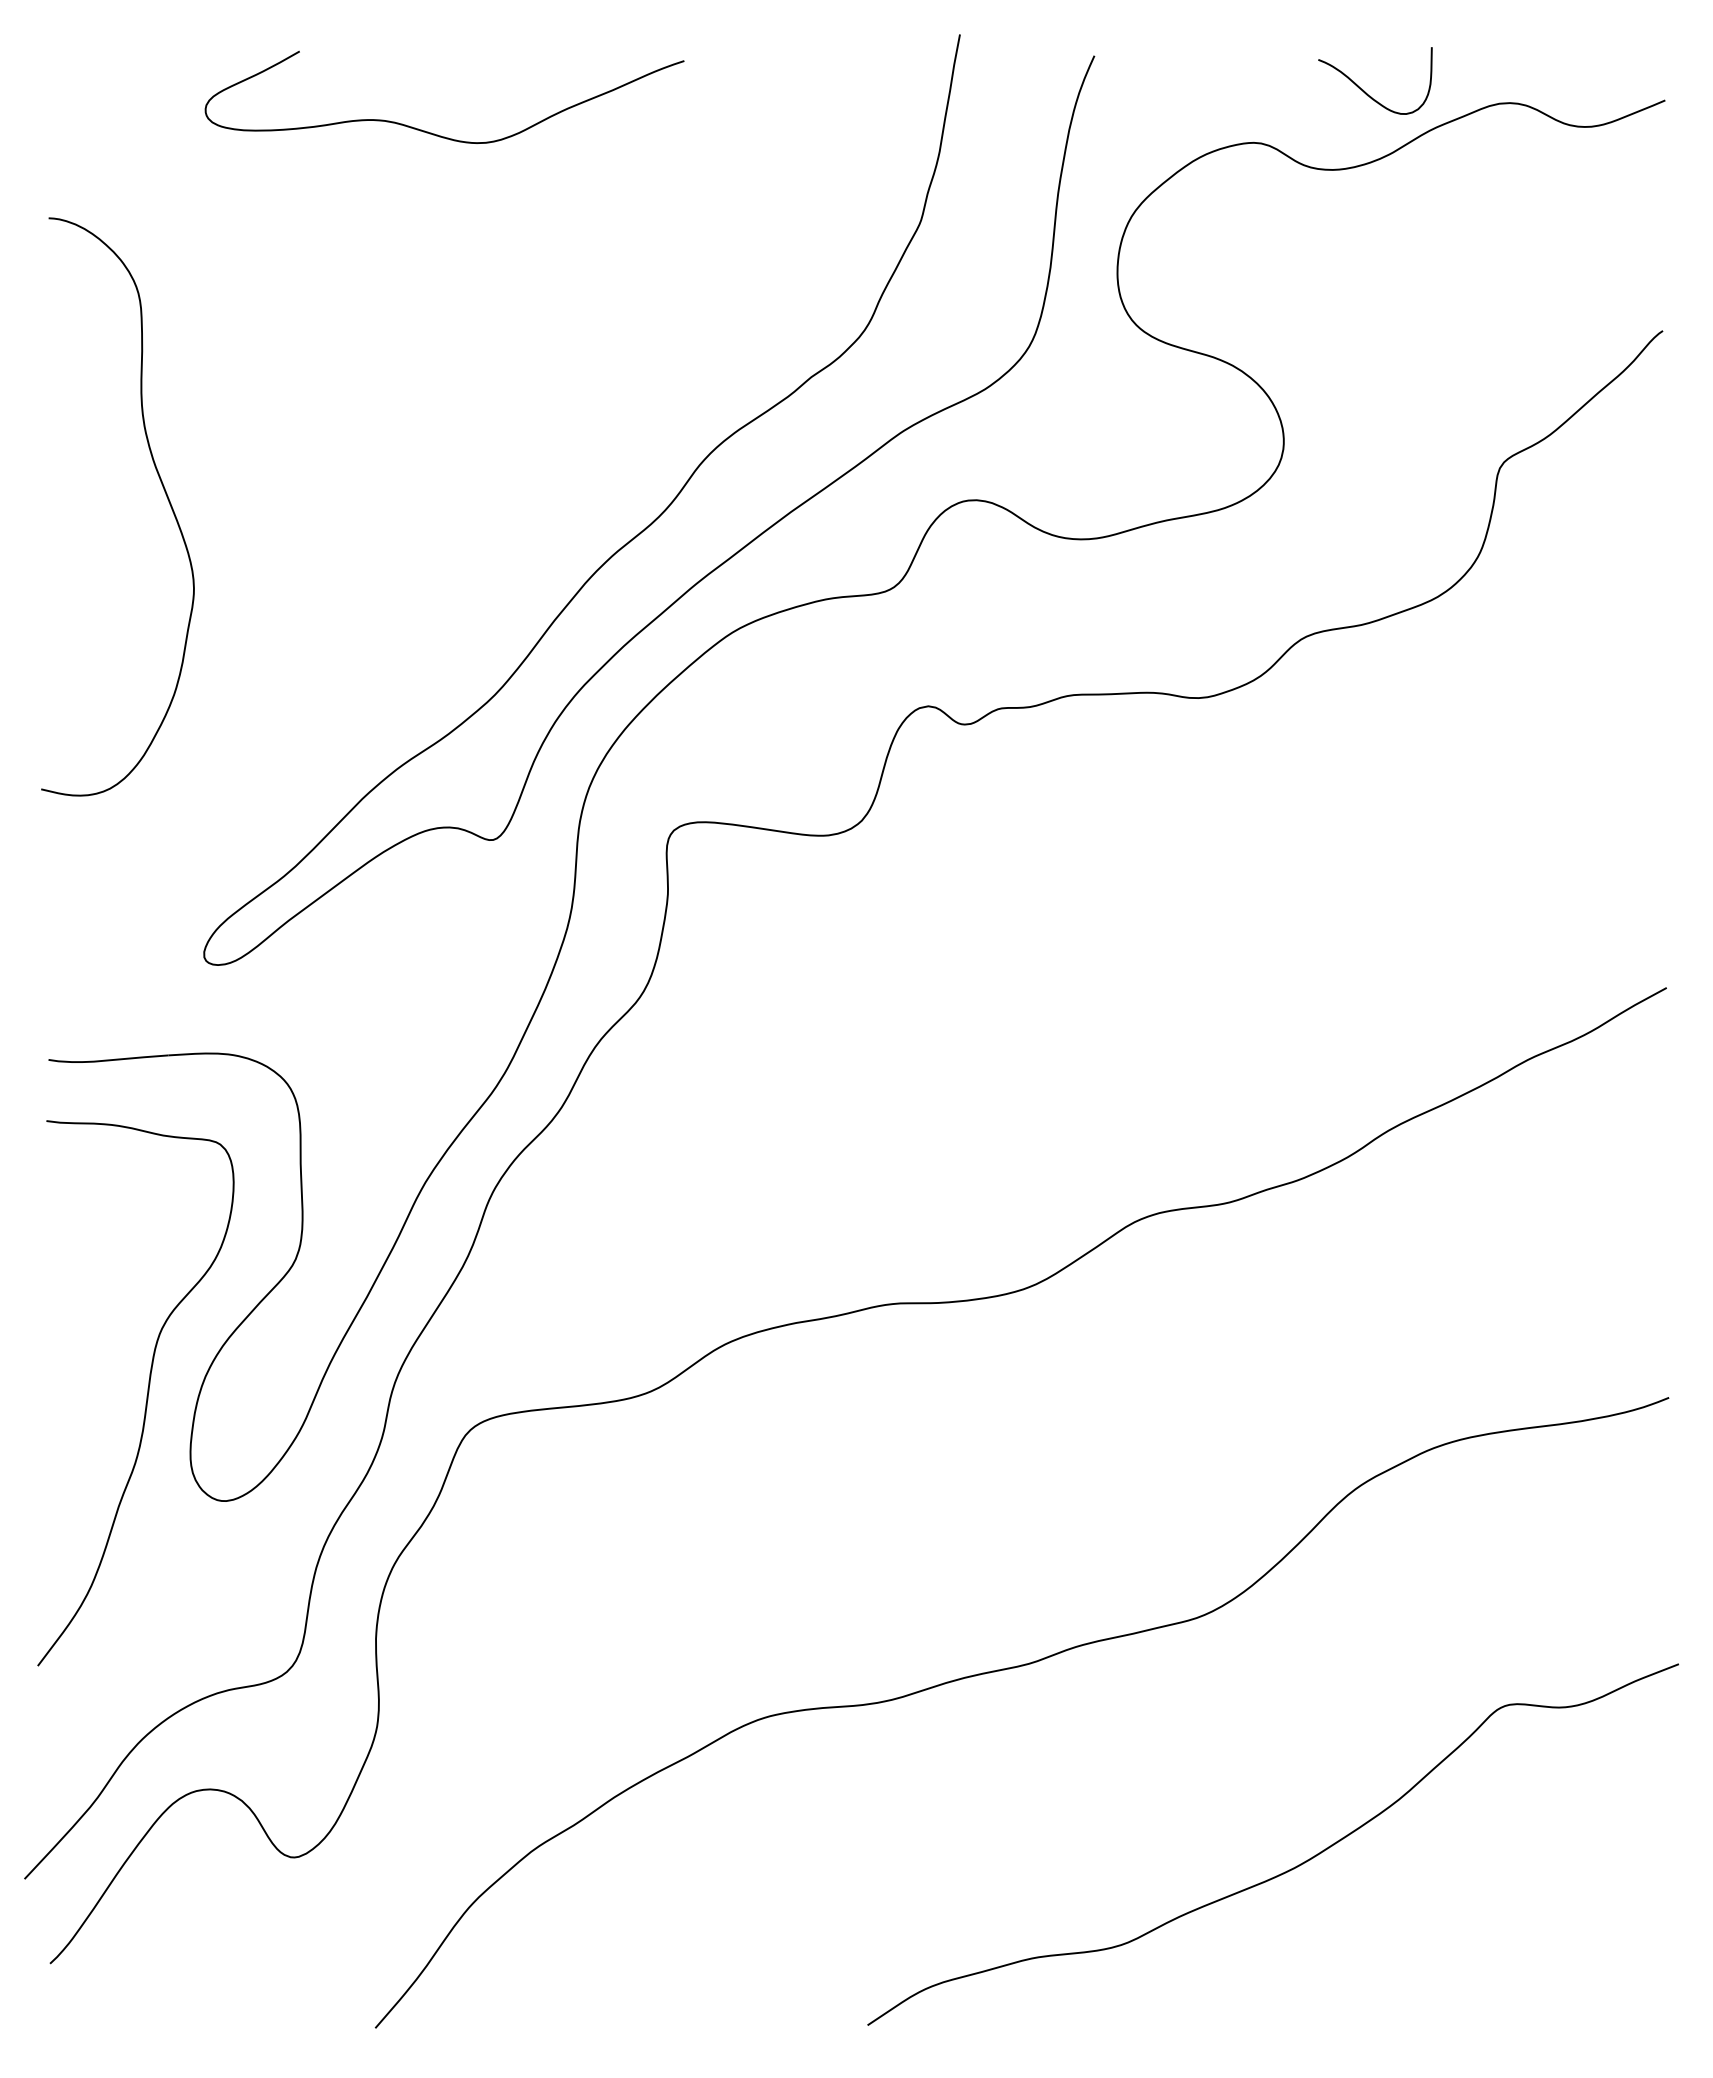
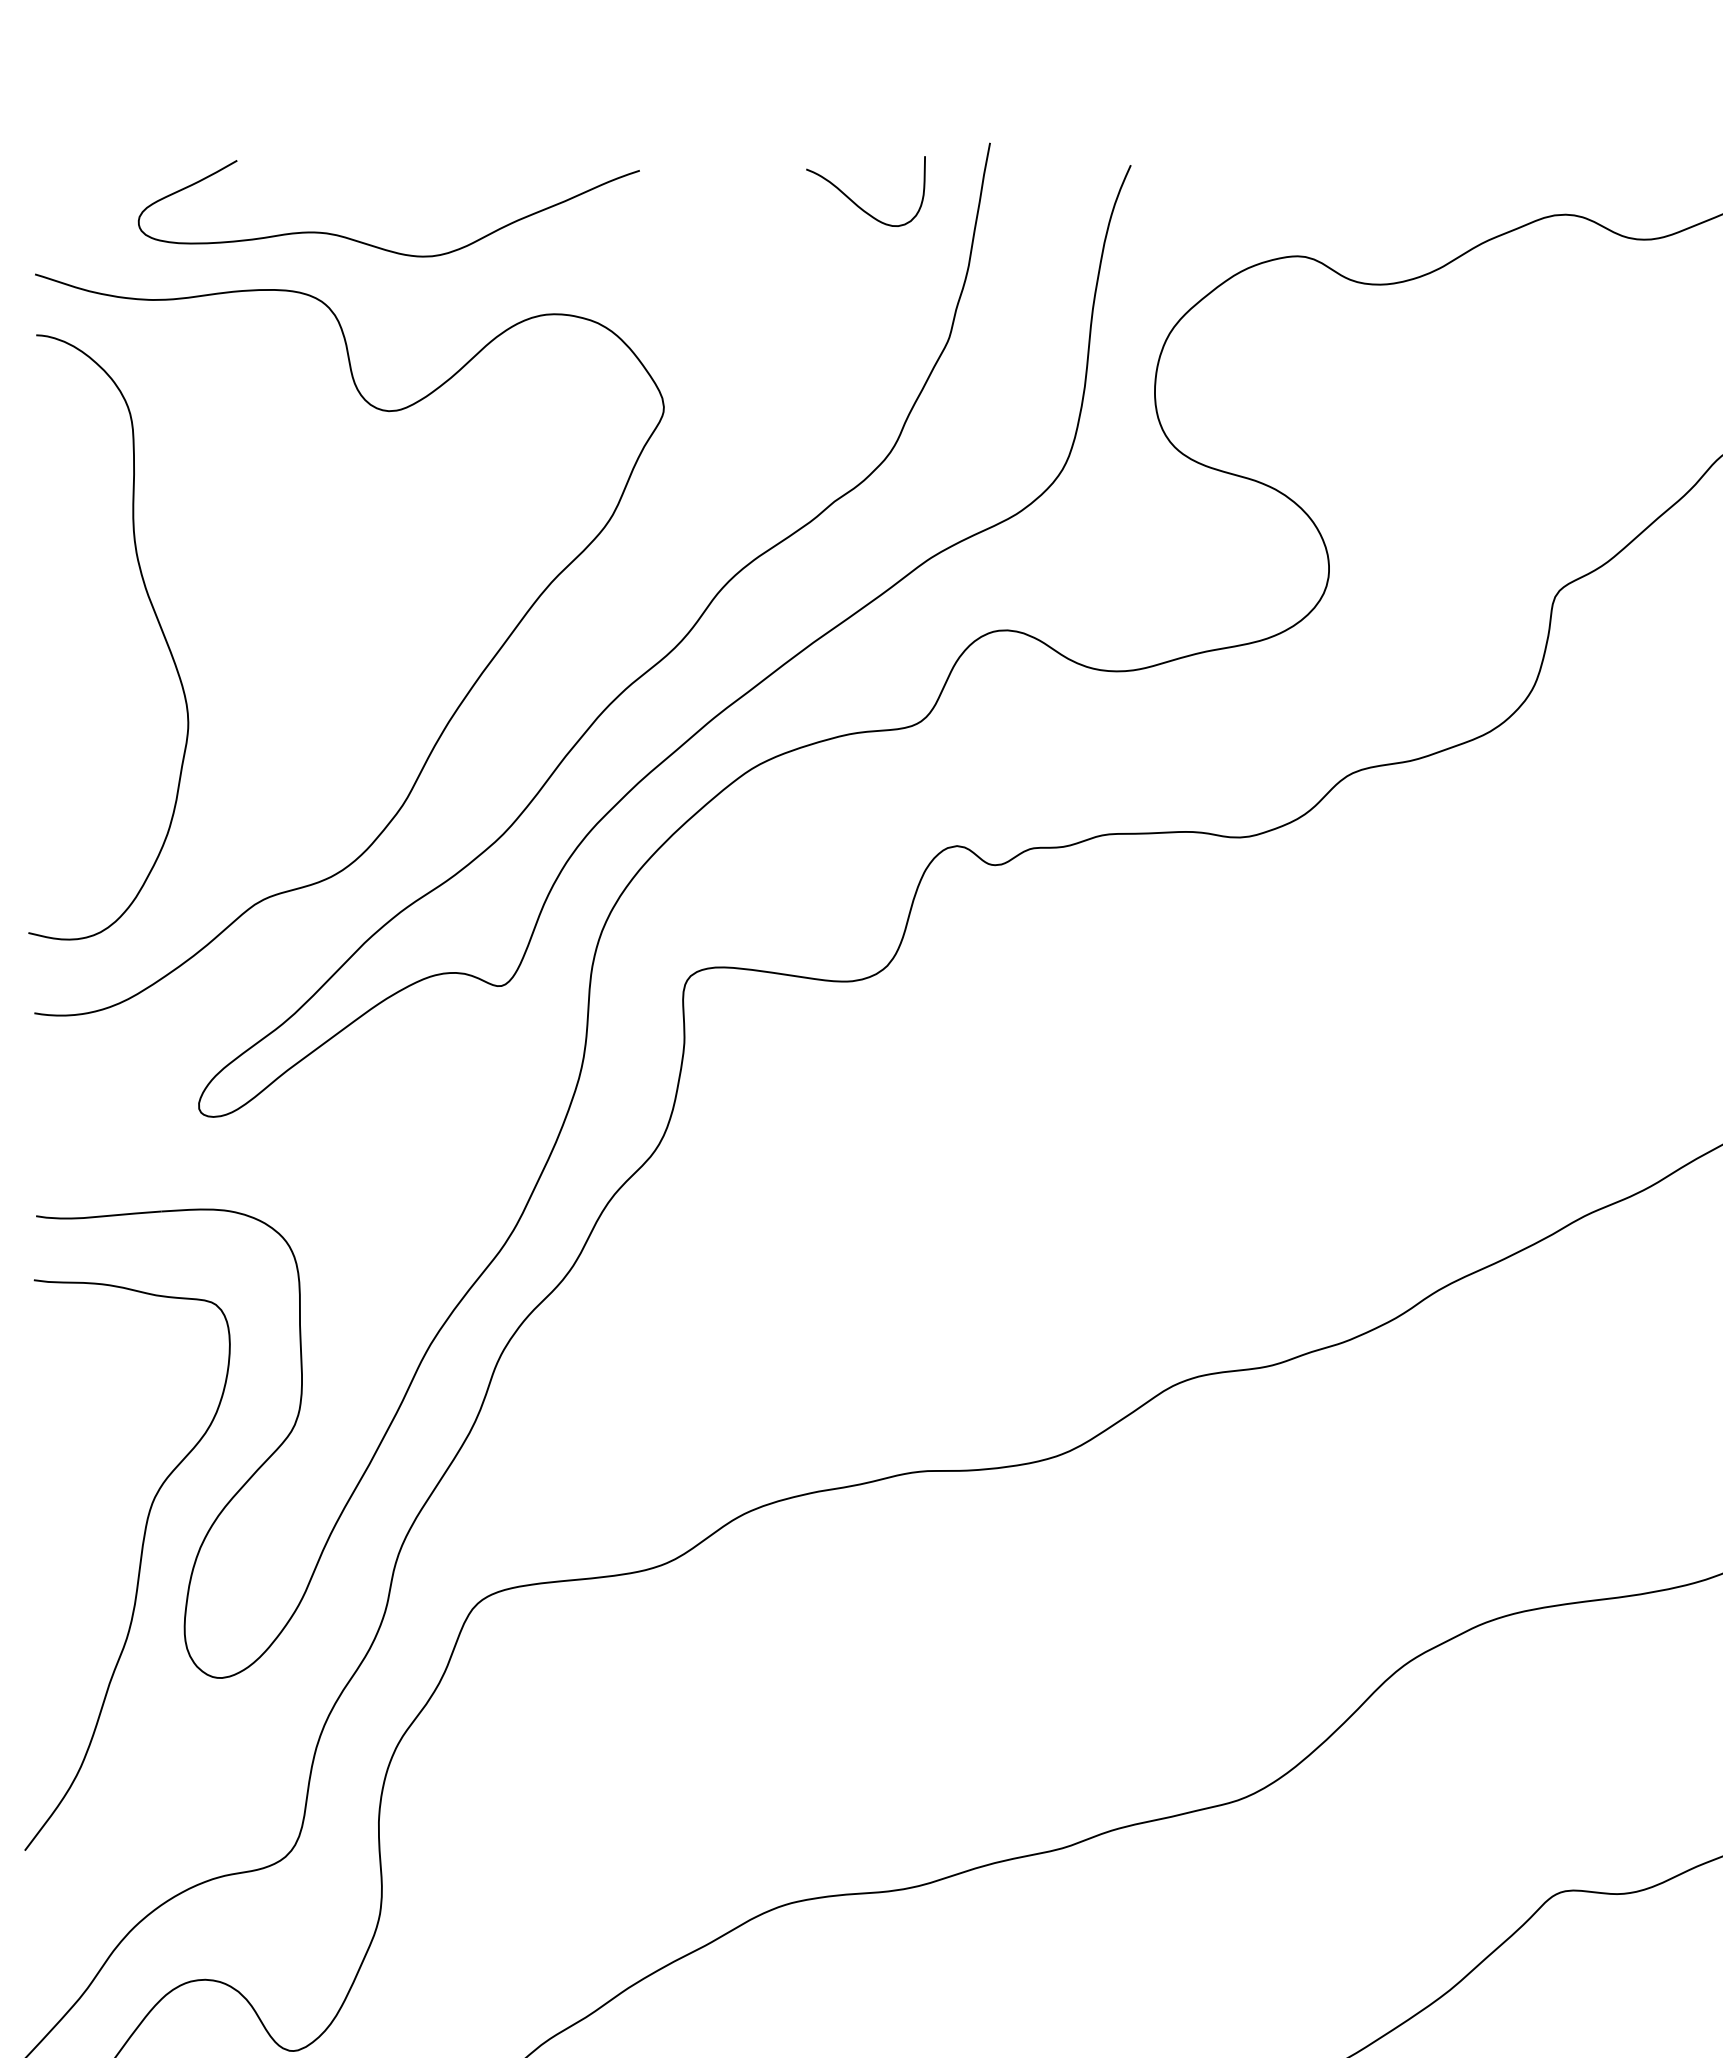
curve: (1364, 90) -> (854, 201), moved
curve: (431, 132) -> (375, 245), moved
curve: (445, 581) -> (451, 715), added

